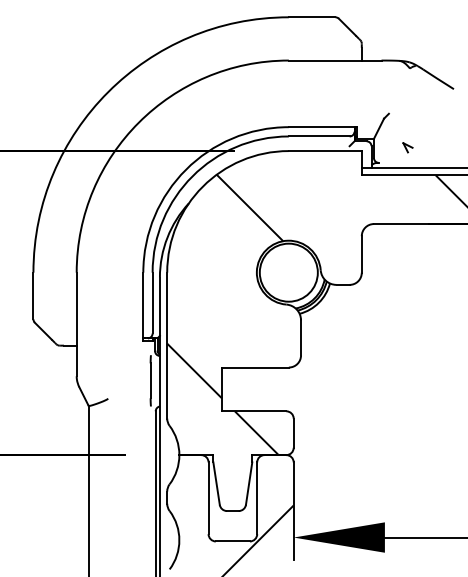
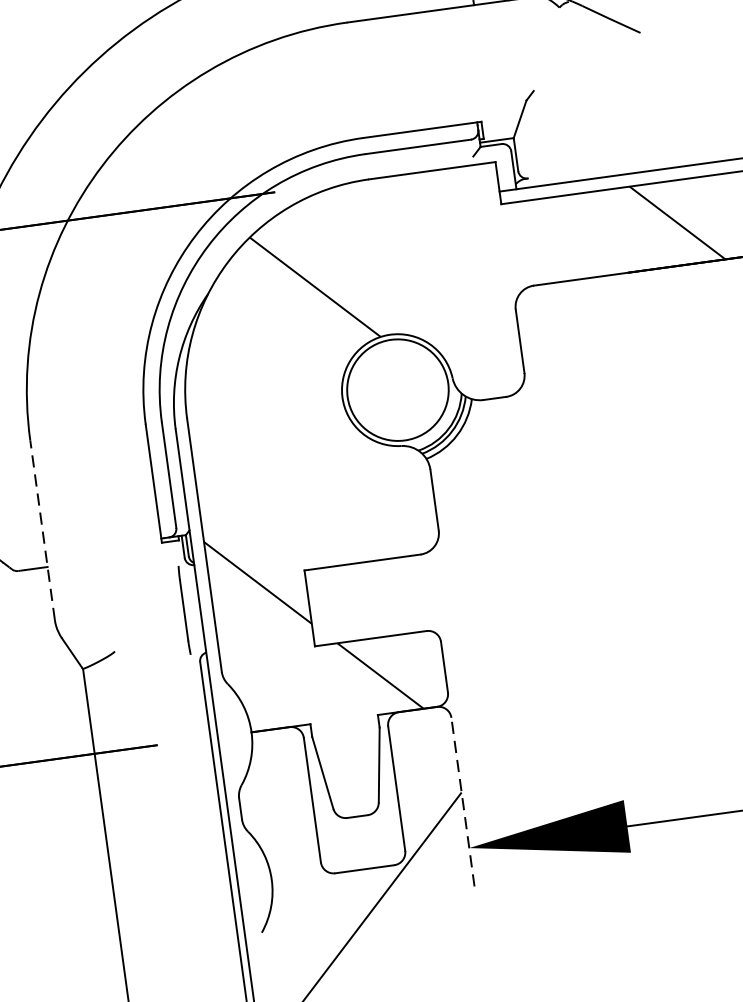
part: (407, 147) -> (573, 145), removed
line: (76, 324) -> (42, 530), solid -> dashed
line: (293, 511) -> (462, 802), solid -> dashed

